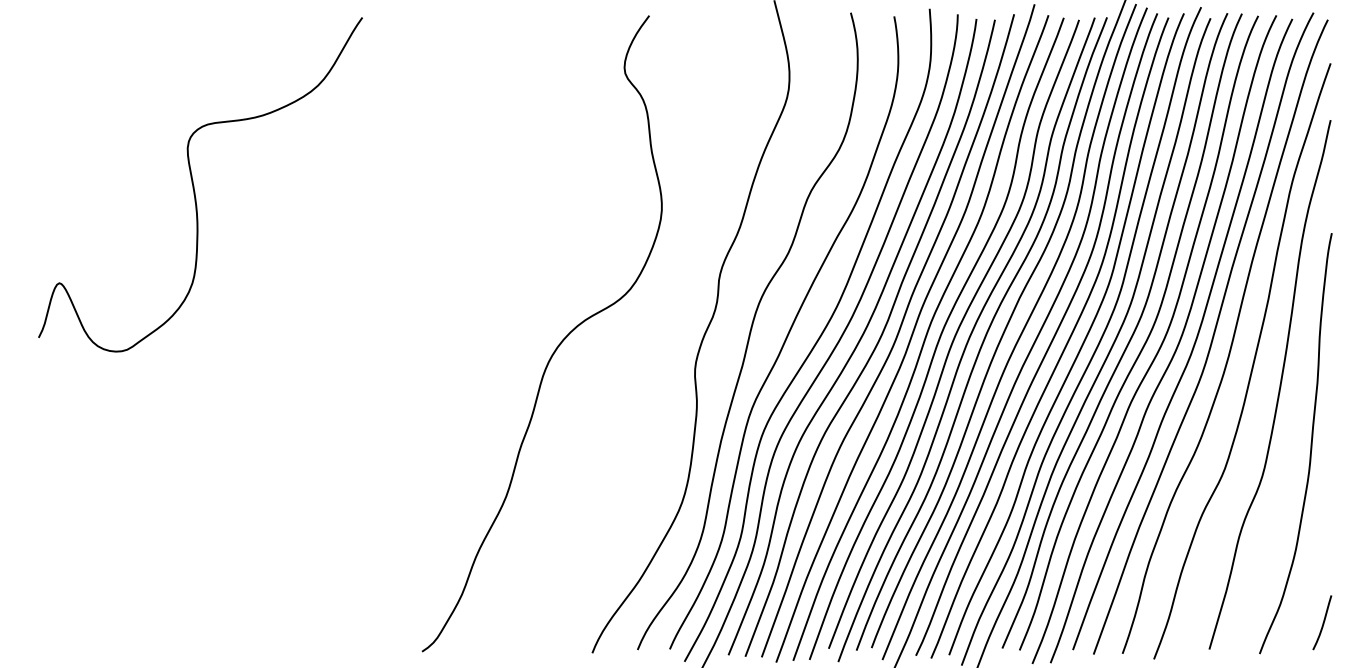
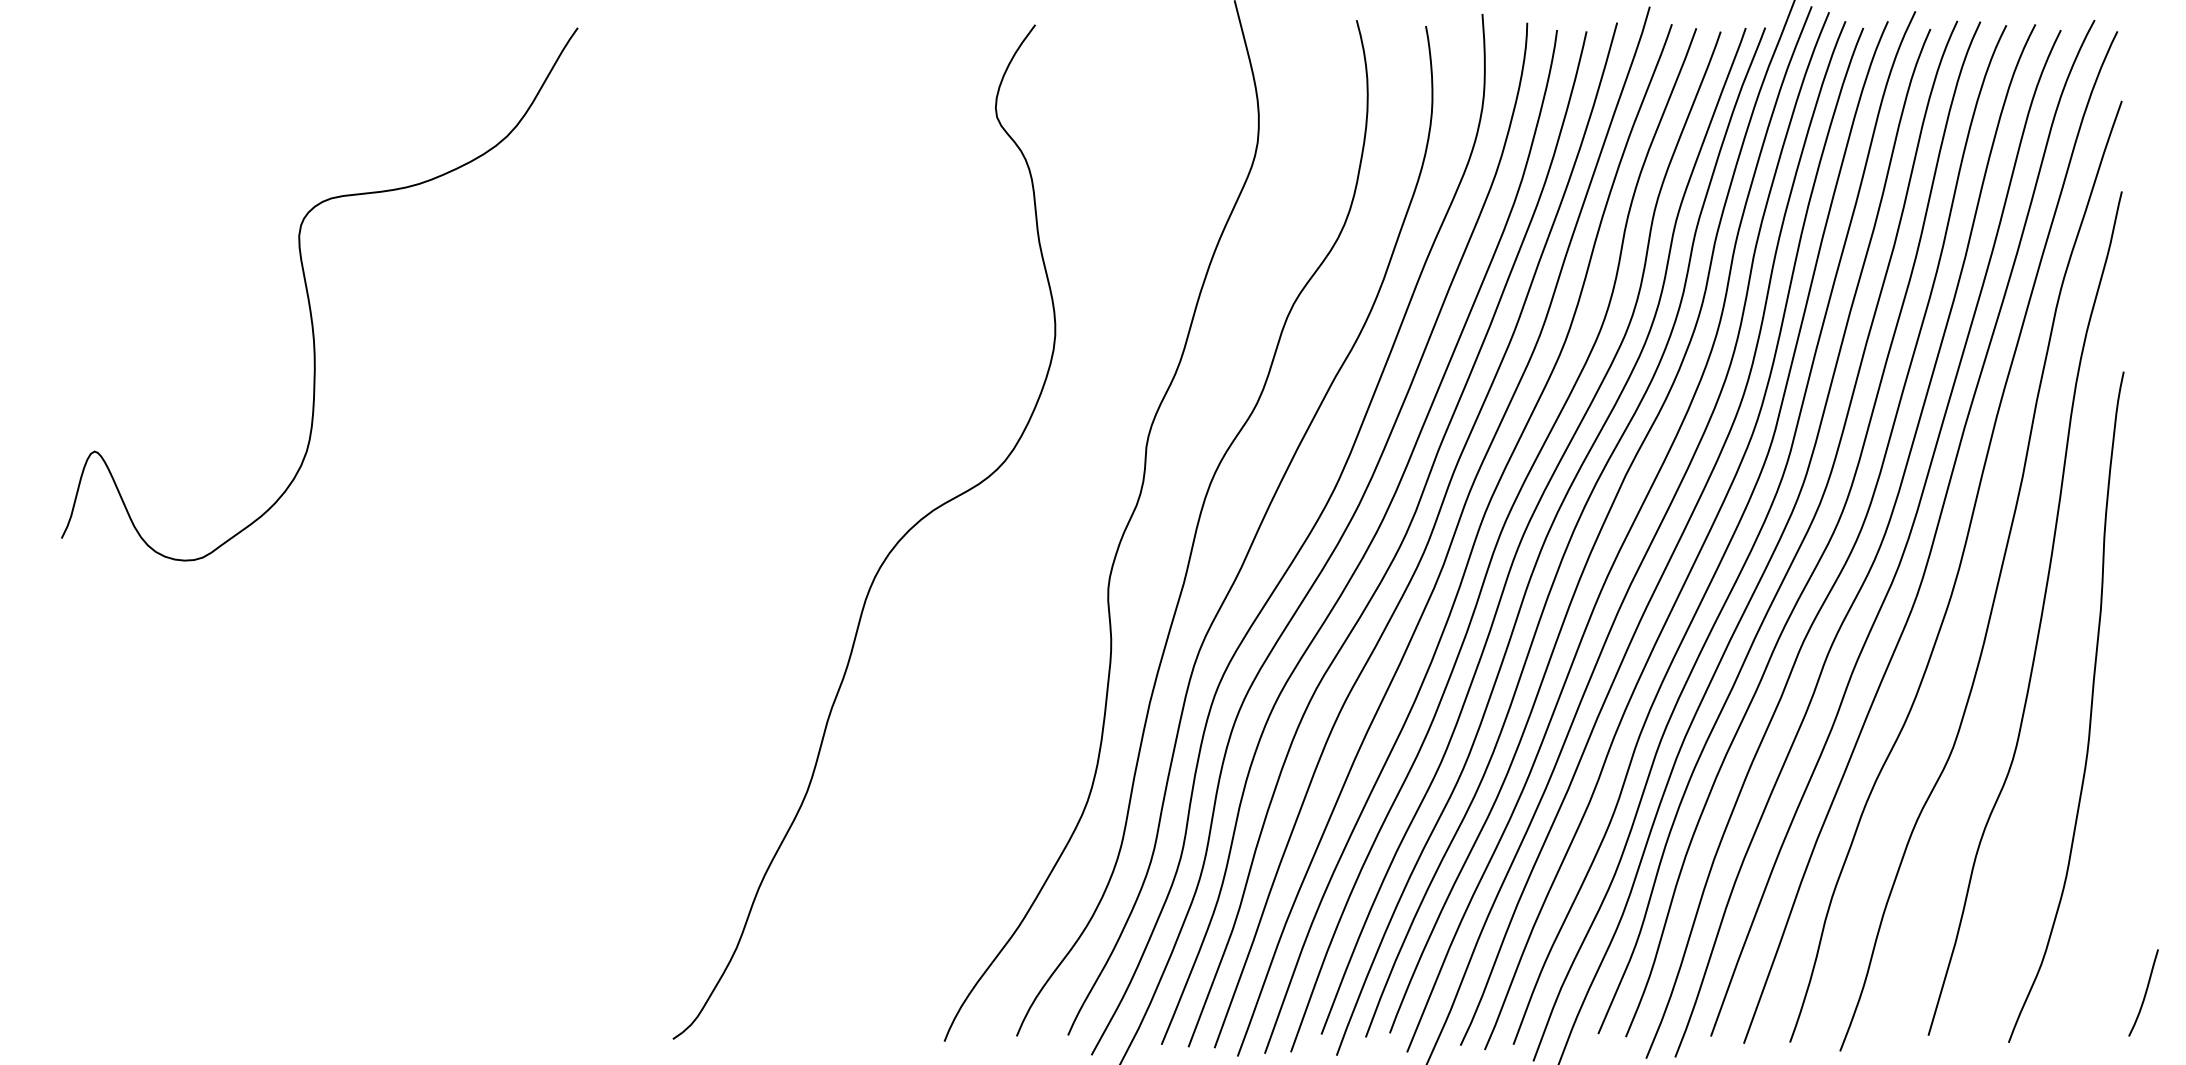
curve: (1322, 622) -> (2143, 992), moved

